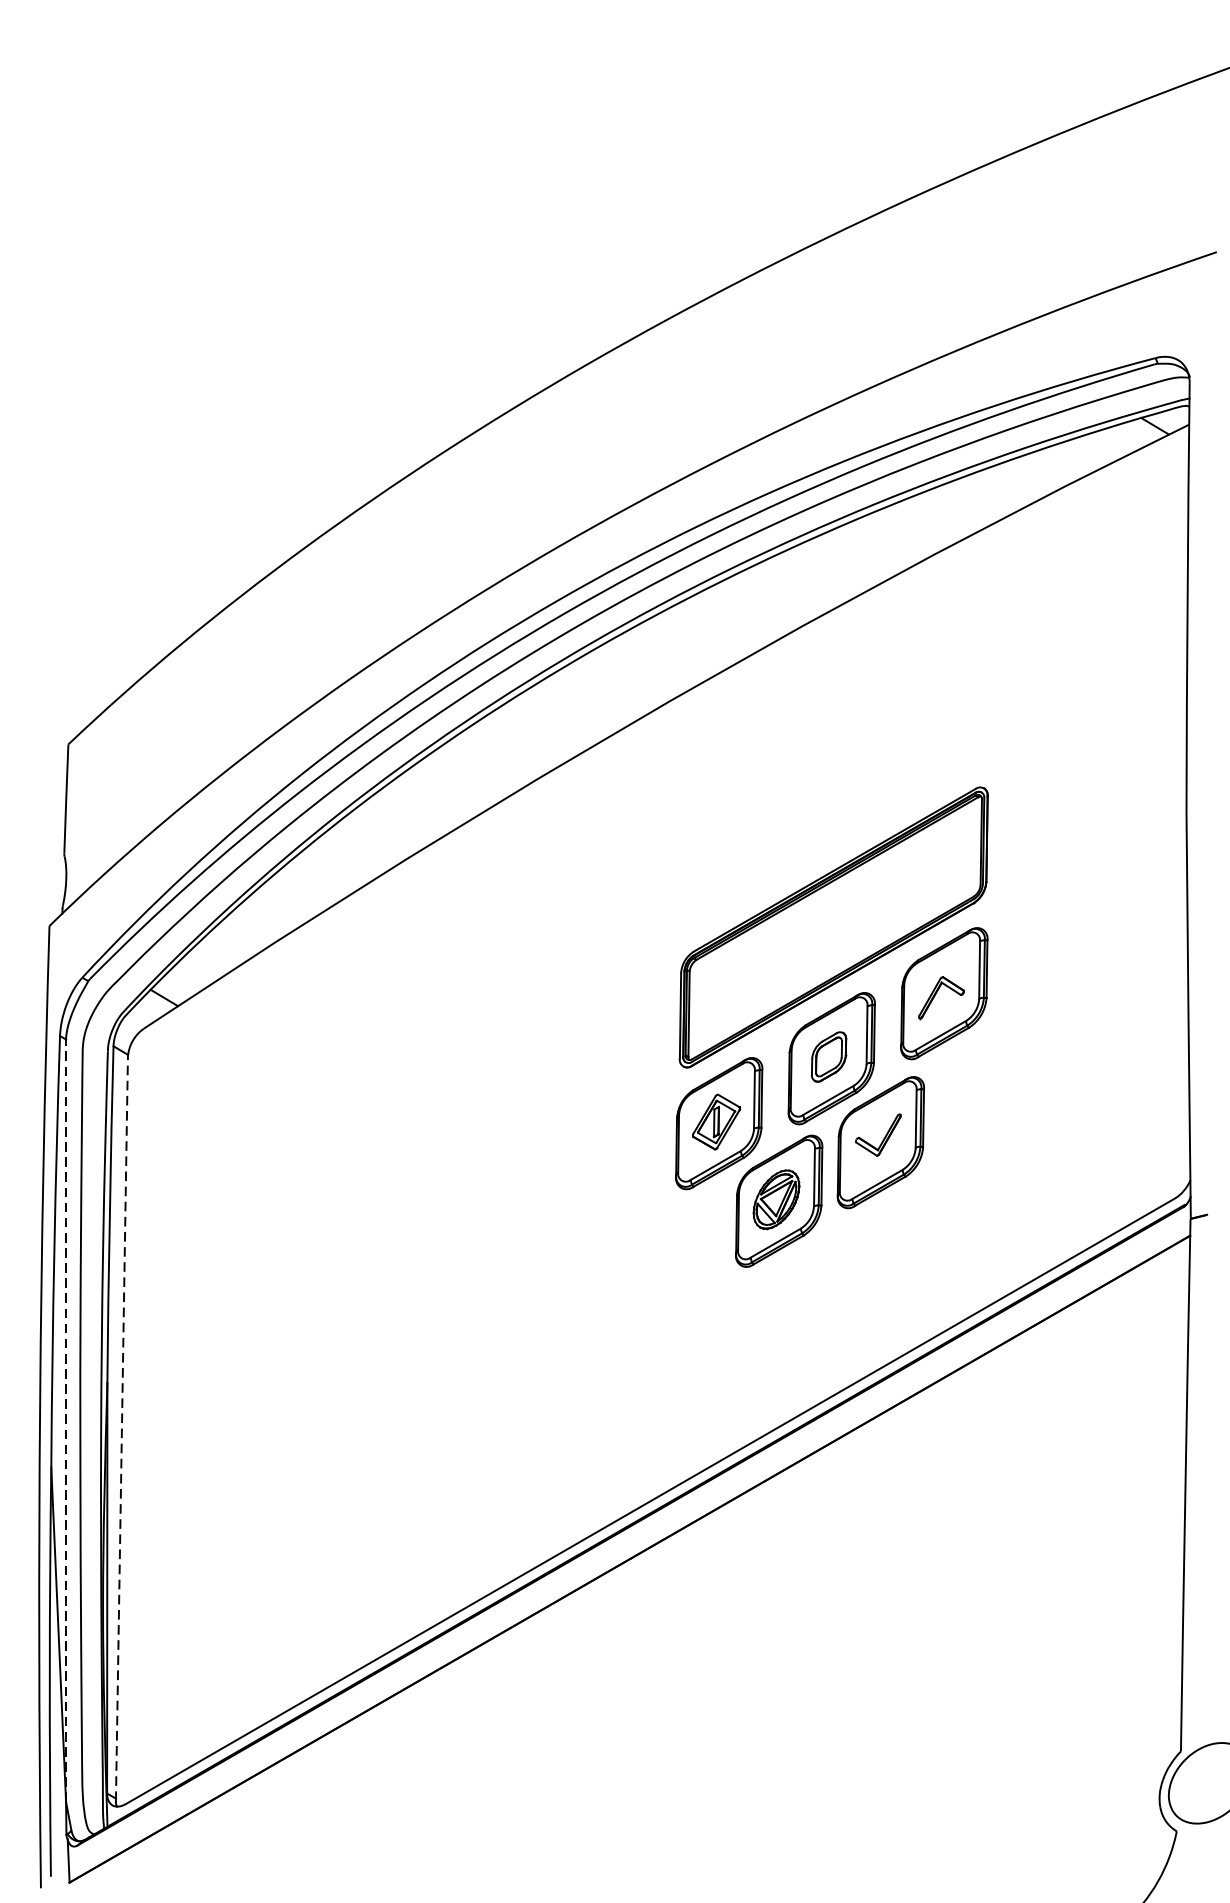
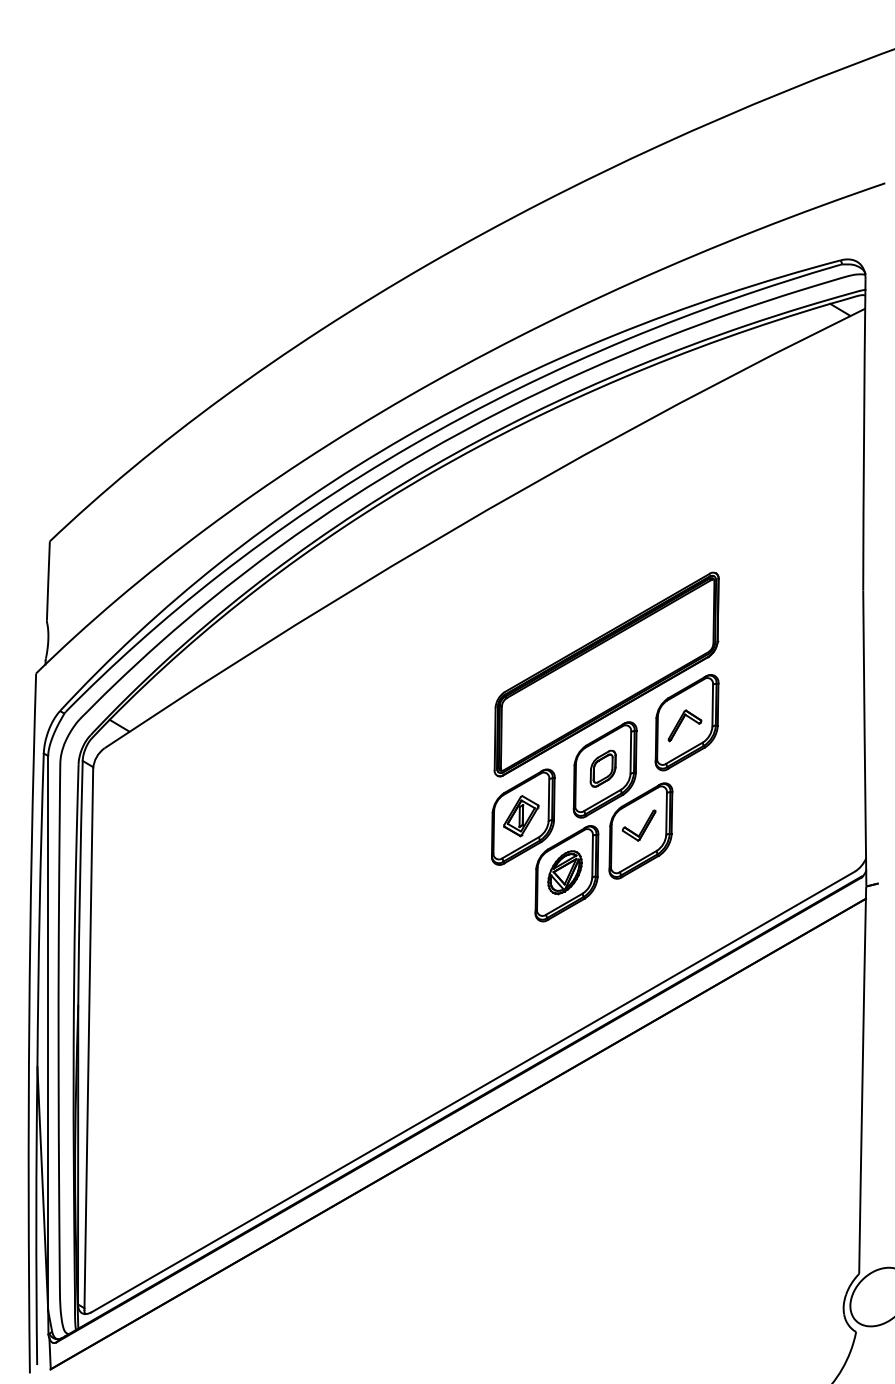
line: (66, 1419) -> (48, 1032), dashed -> solid
line: (121, 1429) -> (88, 1039), dashed -> solid

